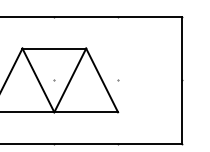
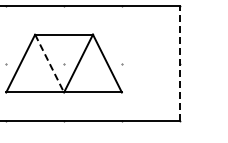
line: (181, 80) -> (179, 63), solid -> dashed
line: (38, 81) -> (49, 64), solid -> dashed

